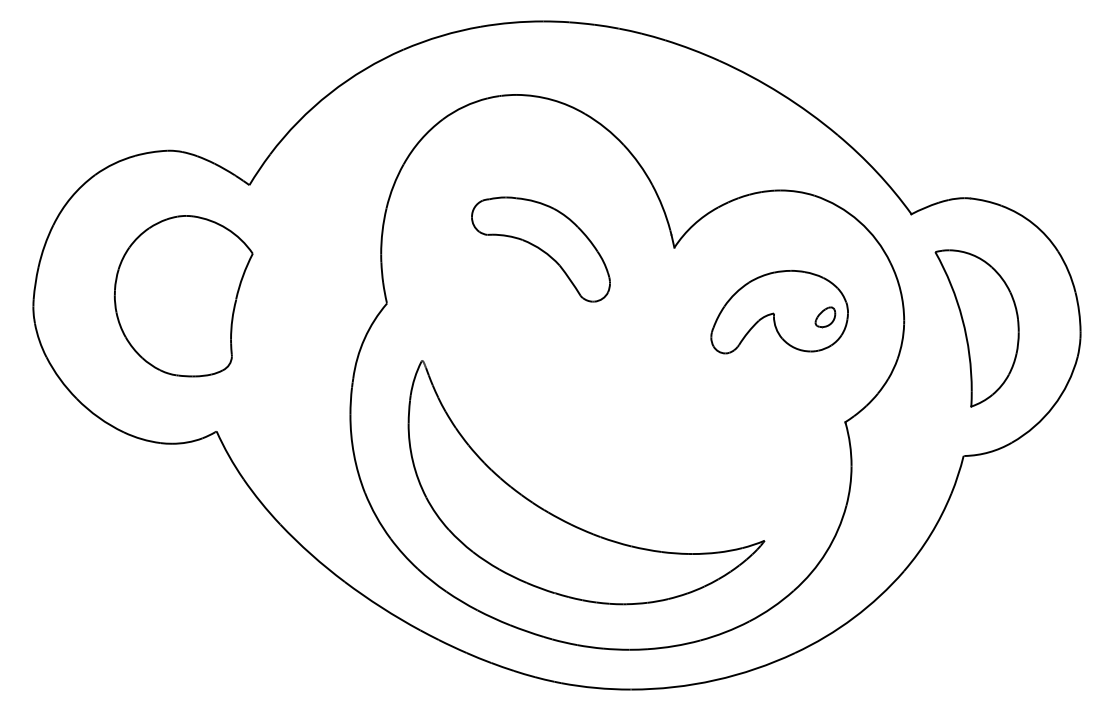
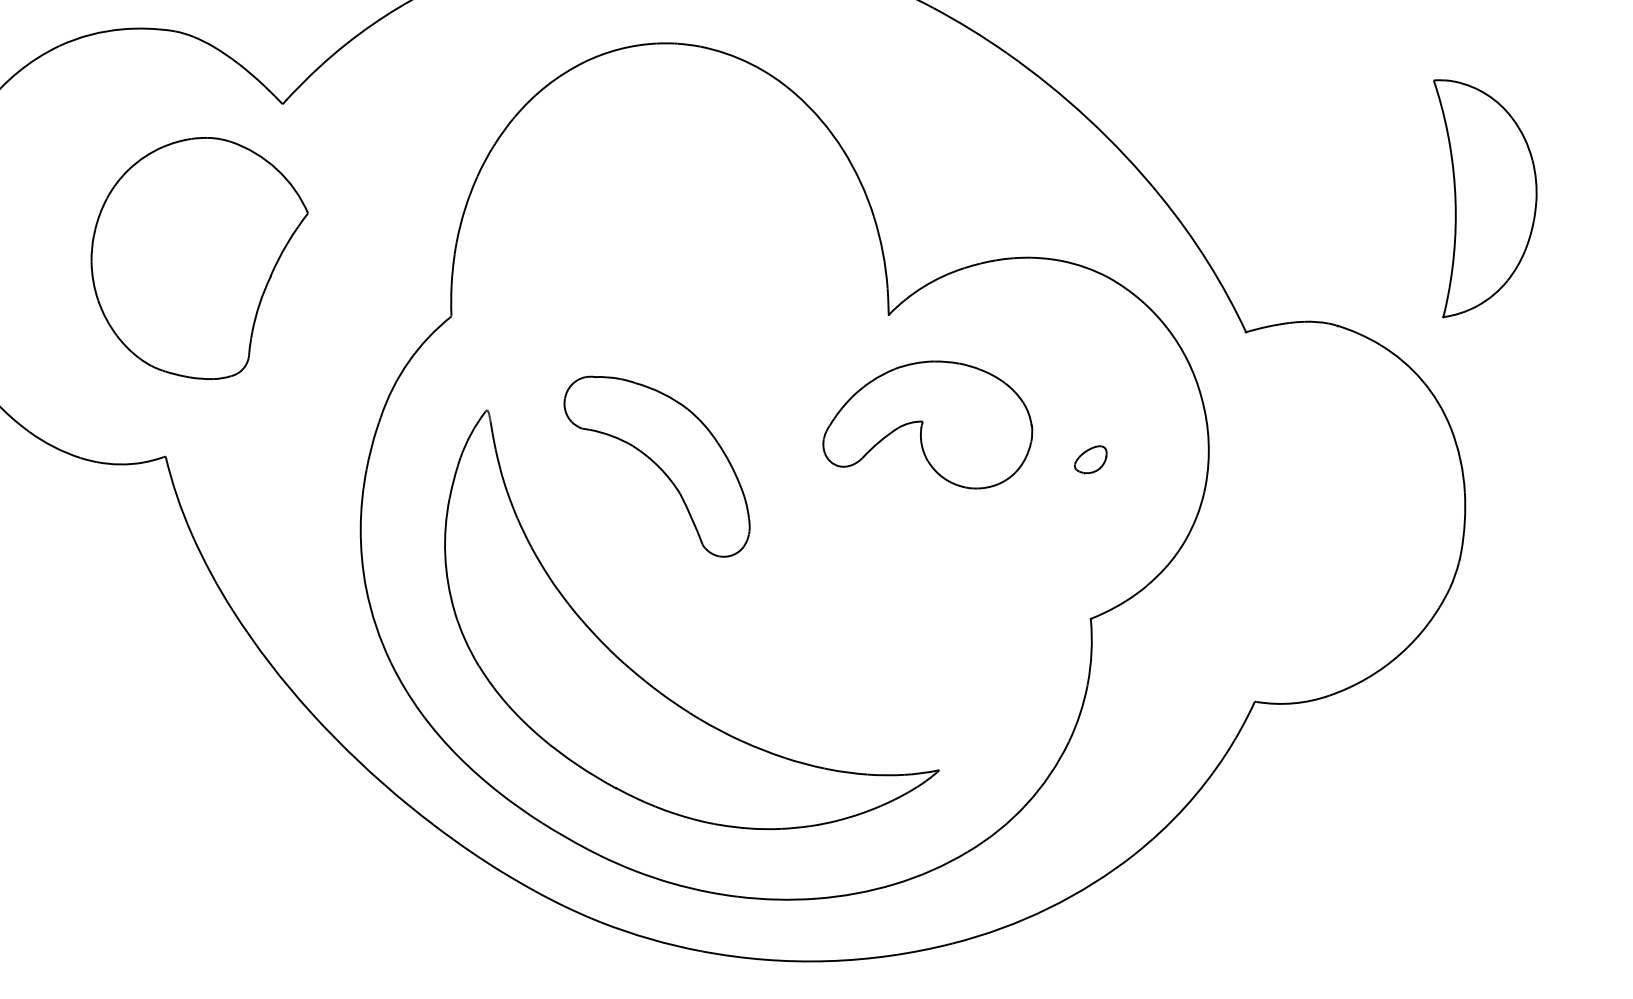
part: (540, 249) -> (656, 465), moved
part: (183, 296) -> (194, 256), moved
part: (779, 312) -> (930, 421), moved
part: (976, 328) -> (1472, 204), moved

